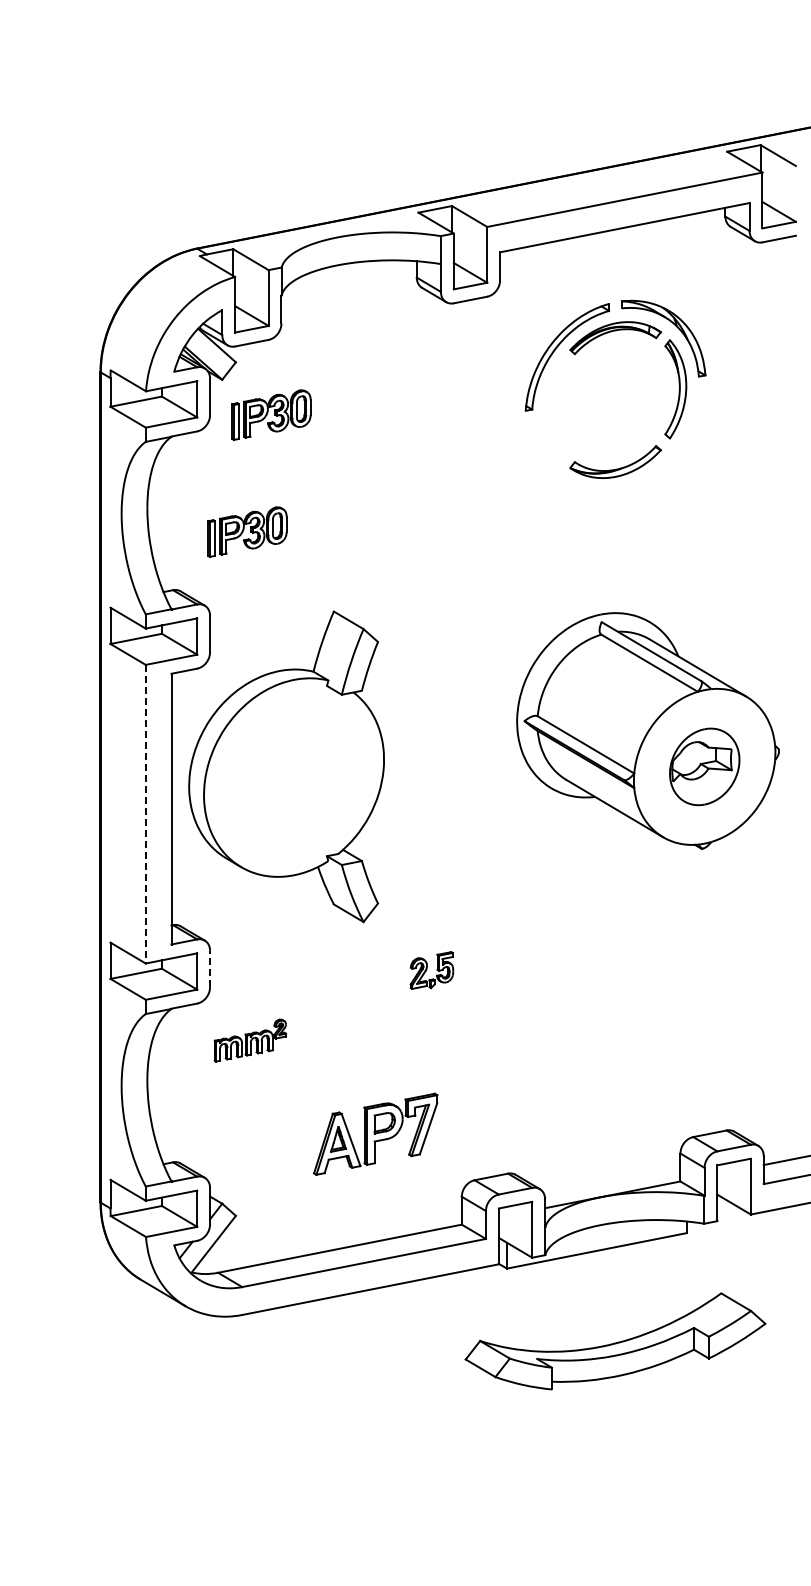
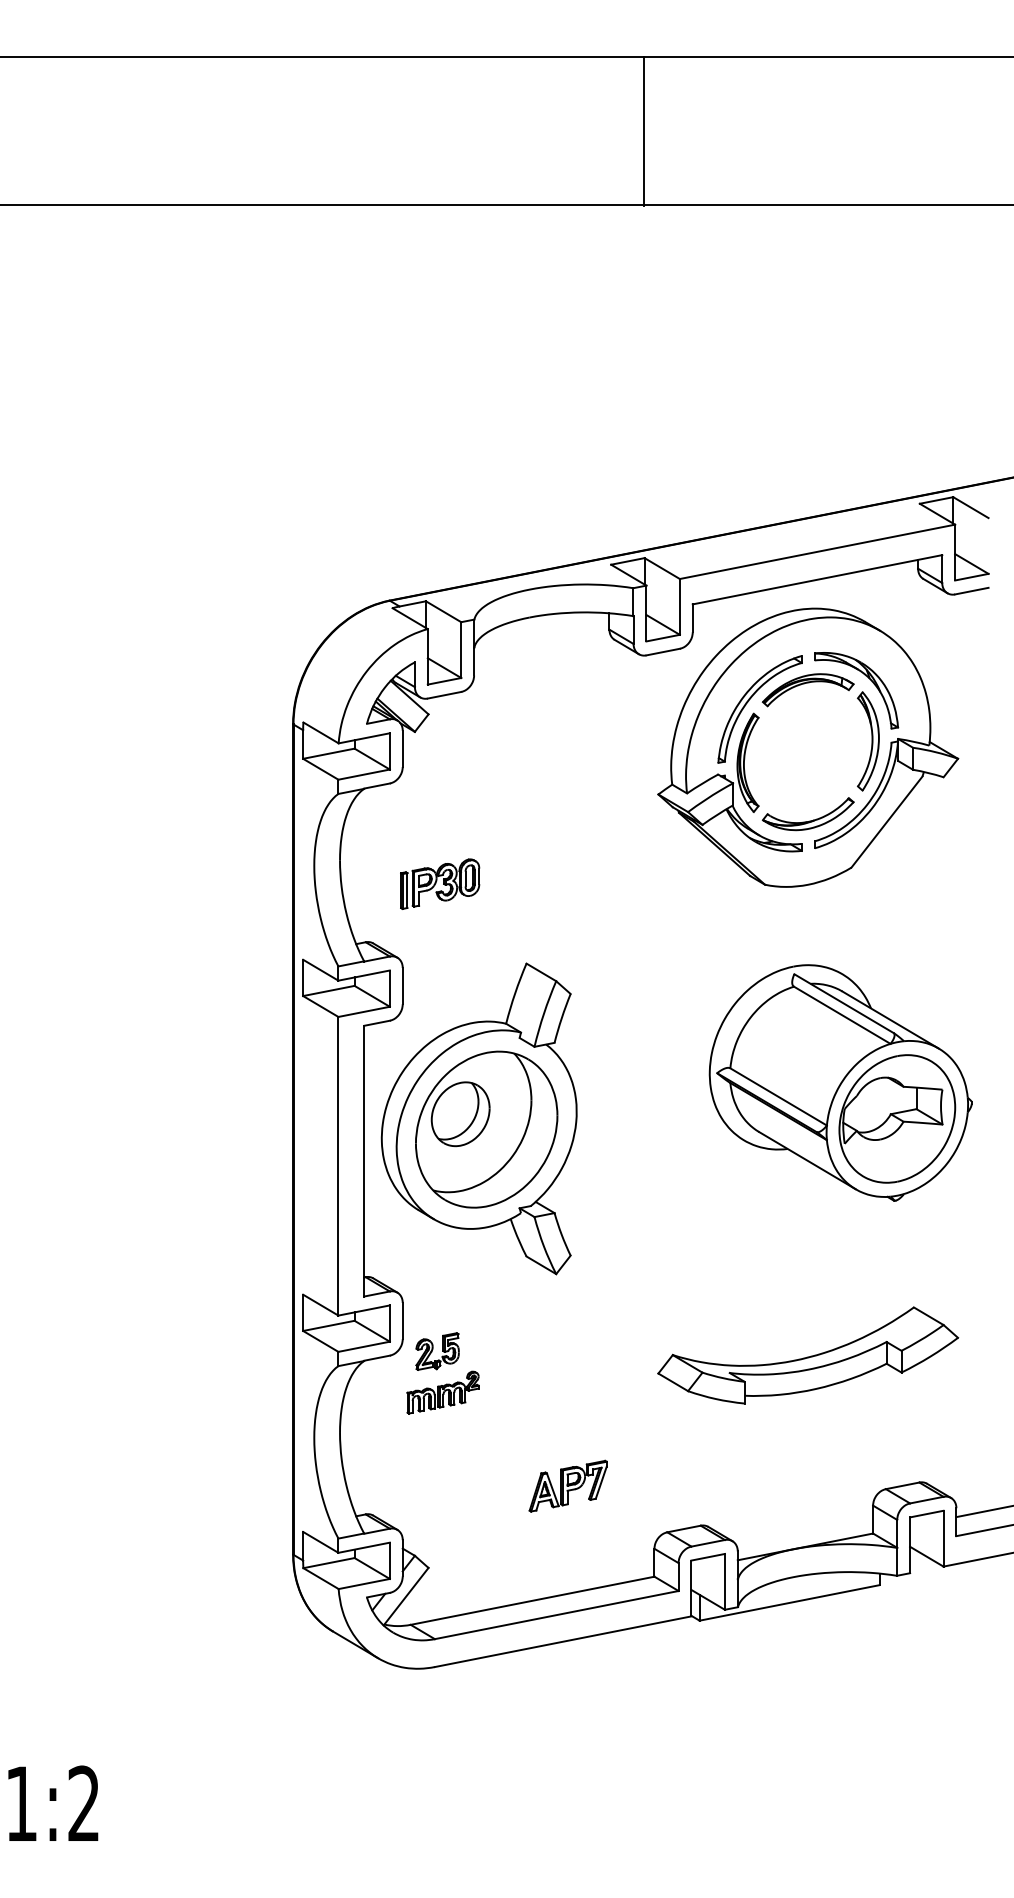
part: (615, 395) -> (808, 747), added
part: (271, 414) -> (464, 766), removed
part: (704, 766) -> (897, 1118), size x1.67
part: (293, 777) -> (486, 1129), added
line: (145, 814) -> (338, 1166), dashed -> solid
line: (209, 968) -> (402, 1320), dashed -> solid
part: (431, 970) -> (437, 1351), moved
part: (374, 1133) -> (567, 1485), size x0.62
part: (615, 1341) -> (808, 1355), moved

